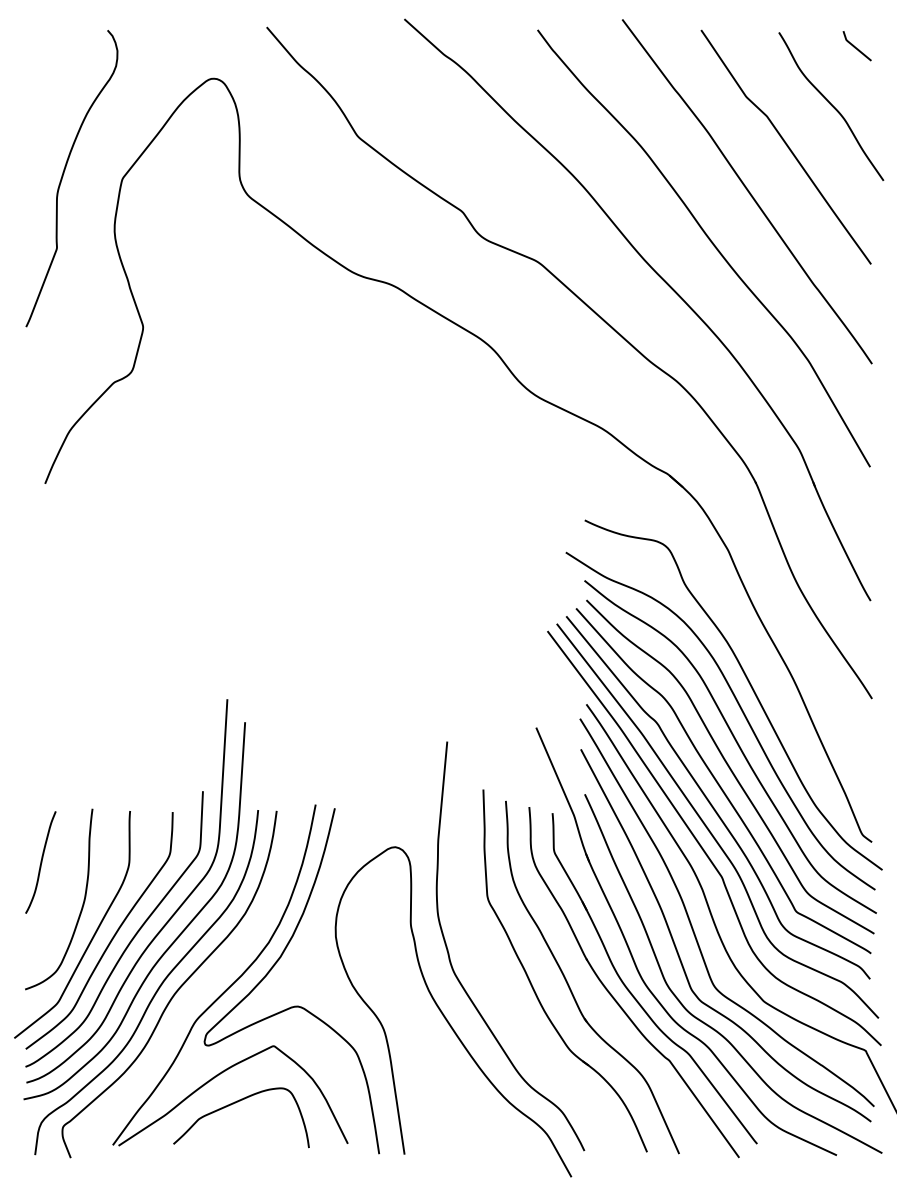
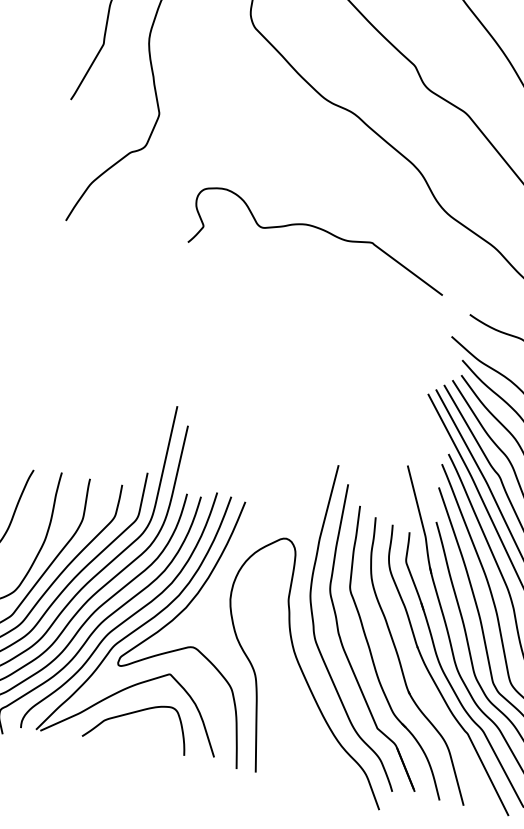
curve: (379, 443) -> (323, 231), added
part: (495, 980) -> (345, 651), added
curve: (205, 984) -> (125, 619), added

